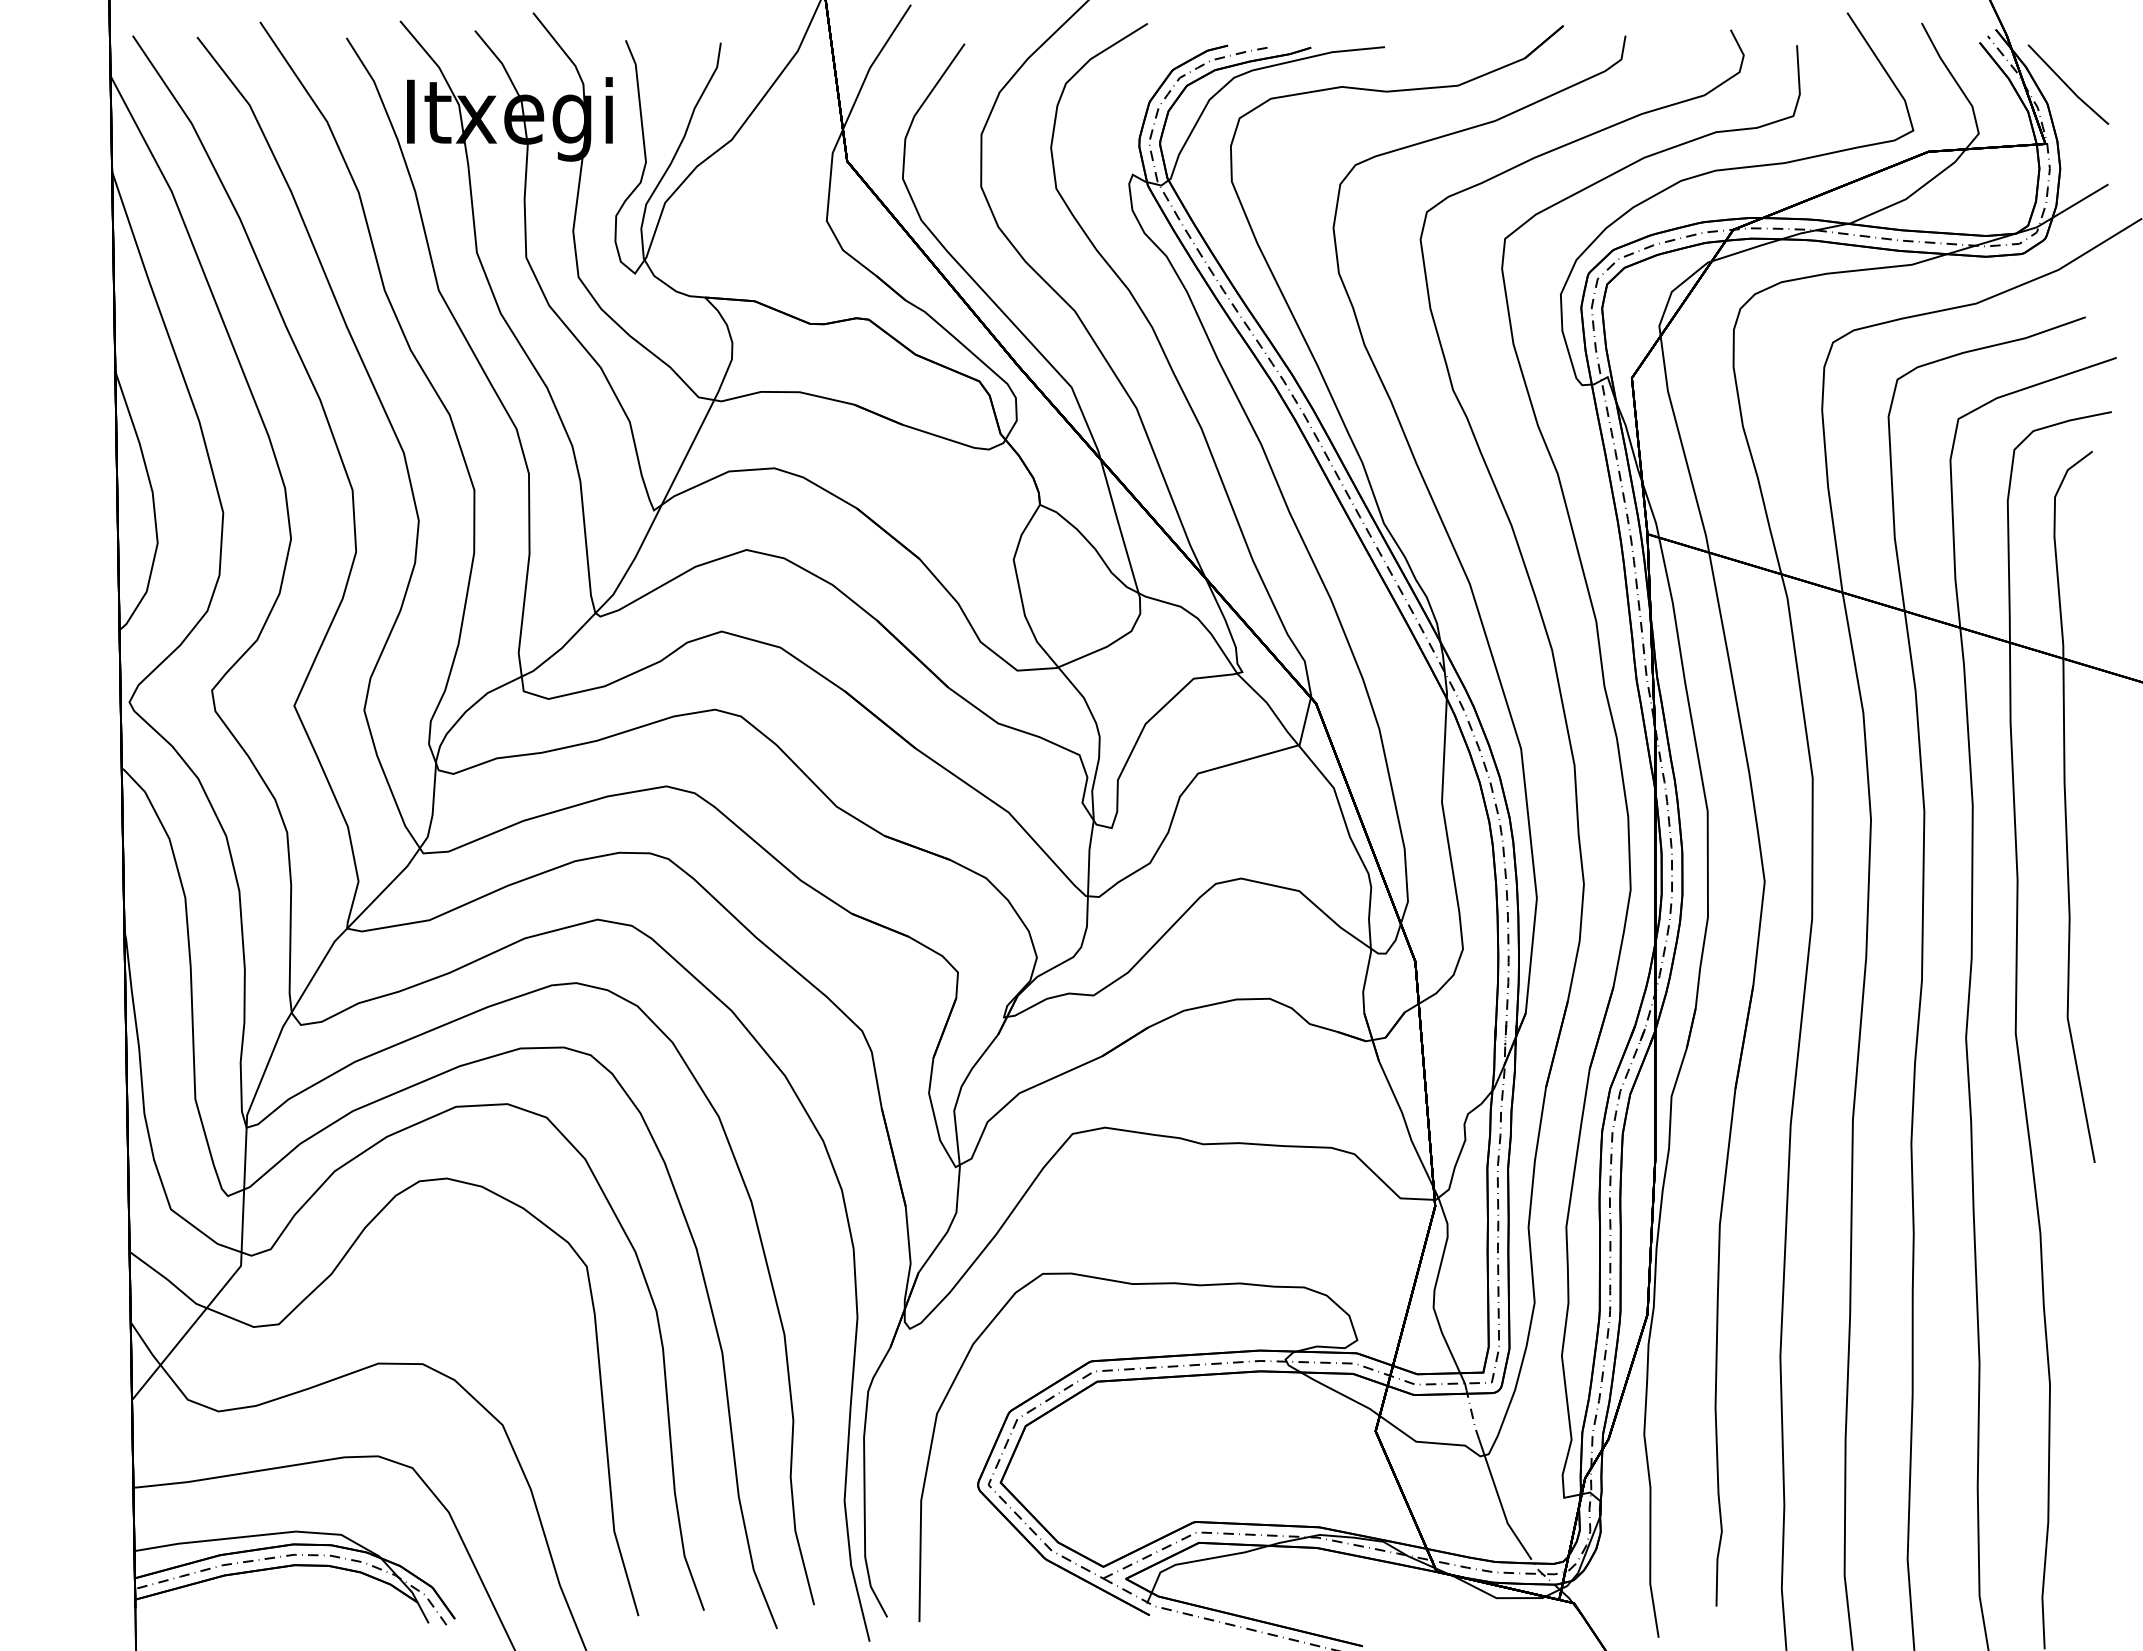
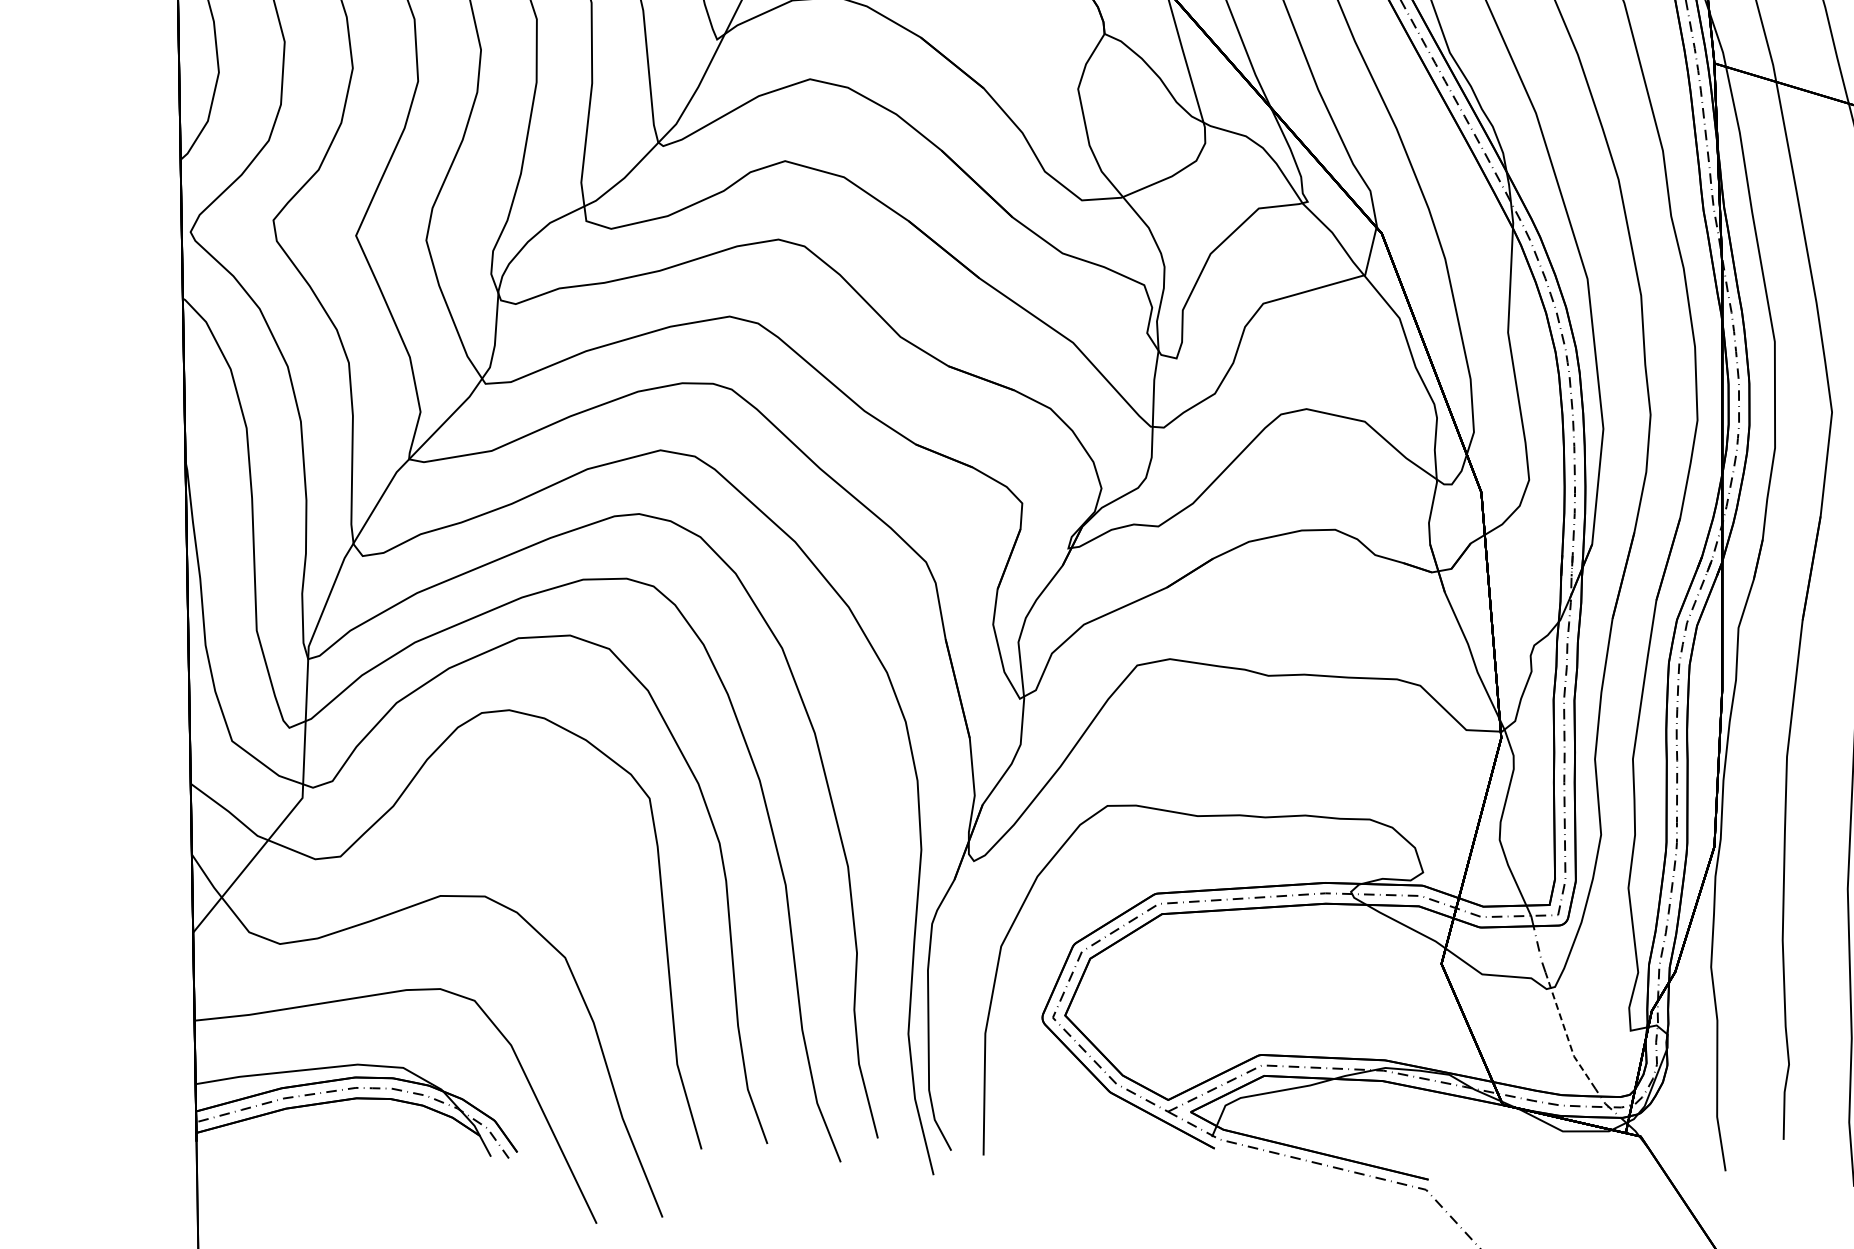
line: (1499, 1499) -> (1565, 1032), solid -> dashed

